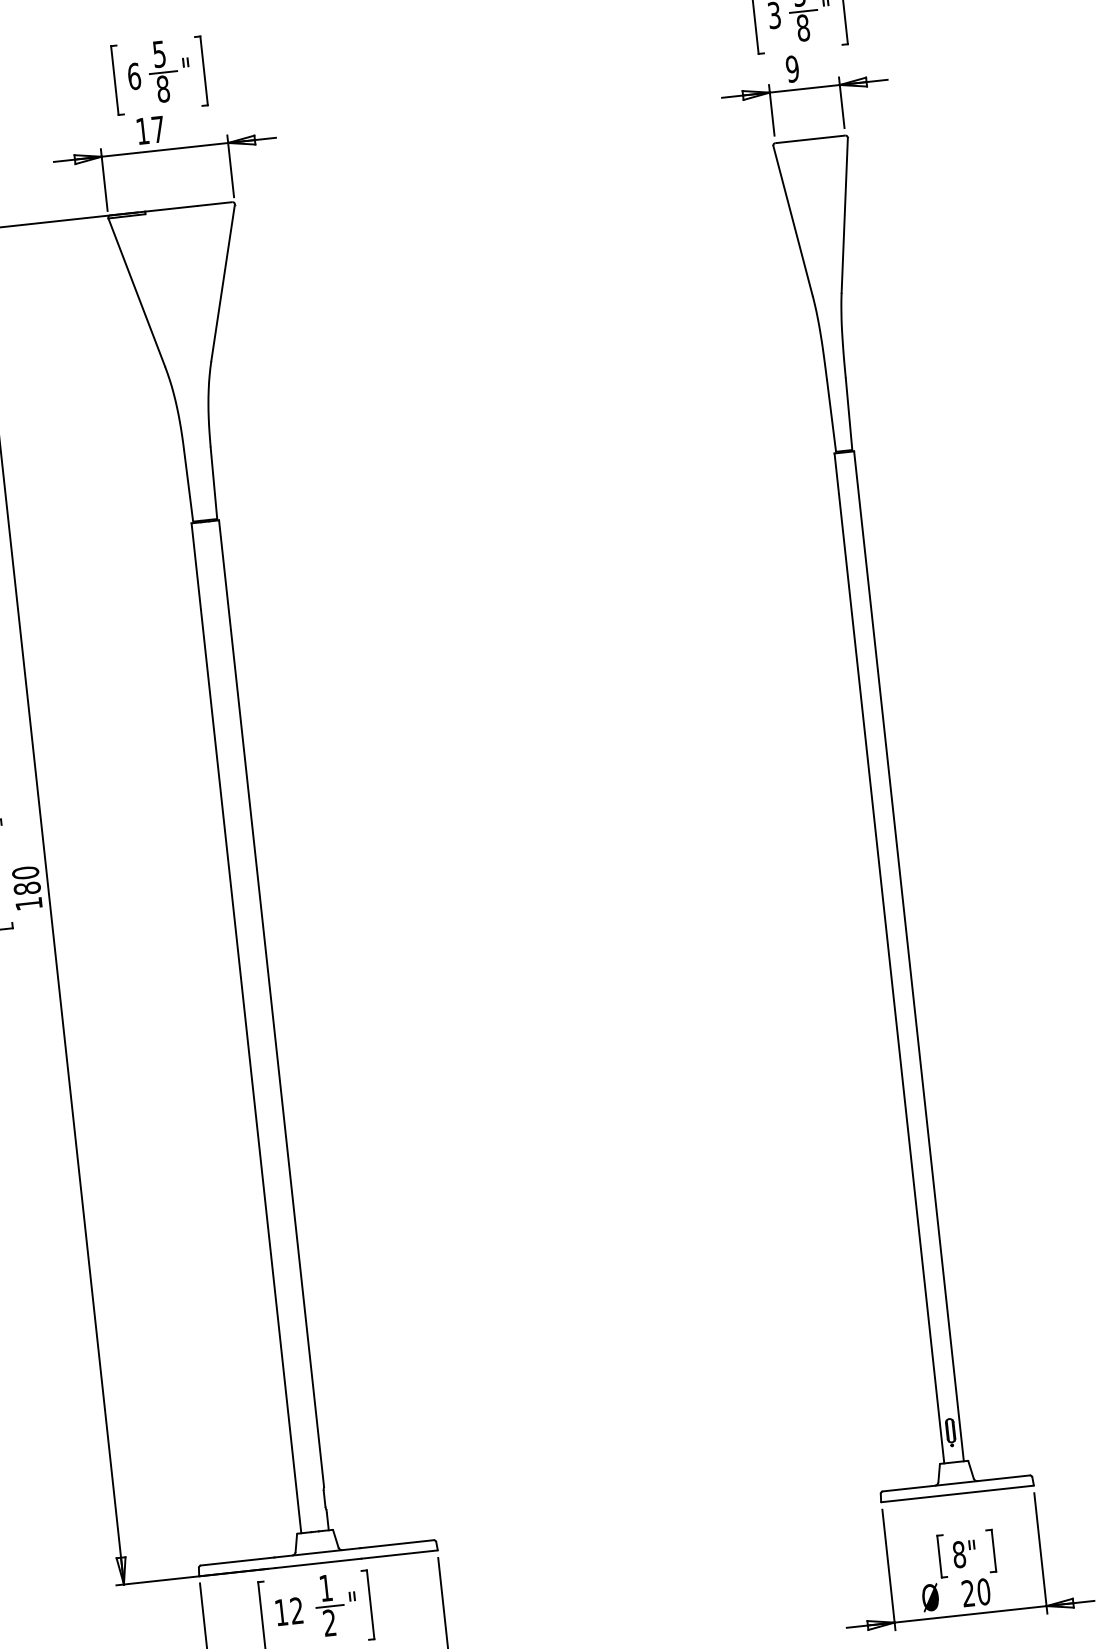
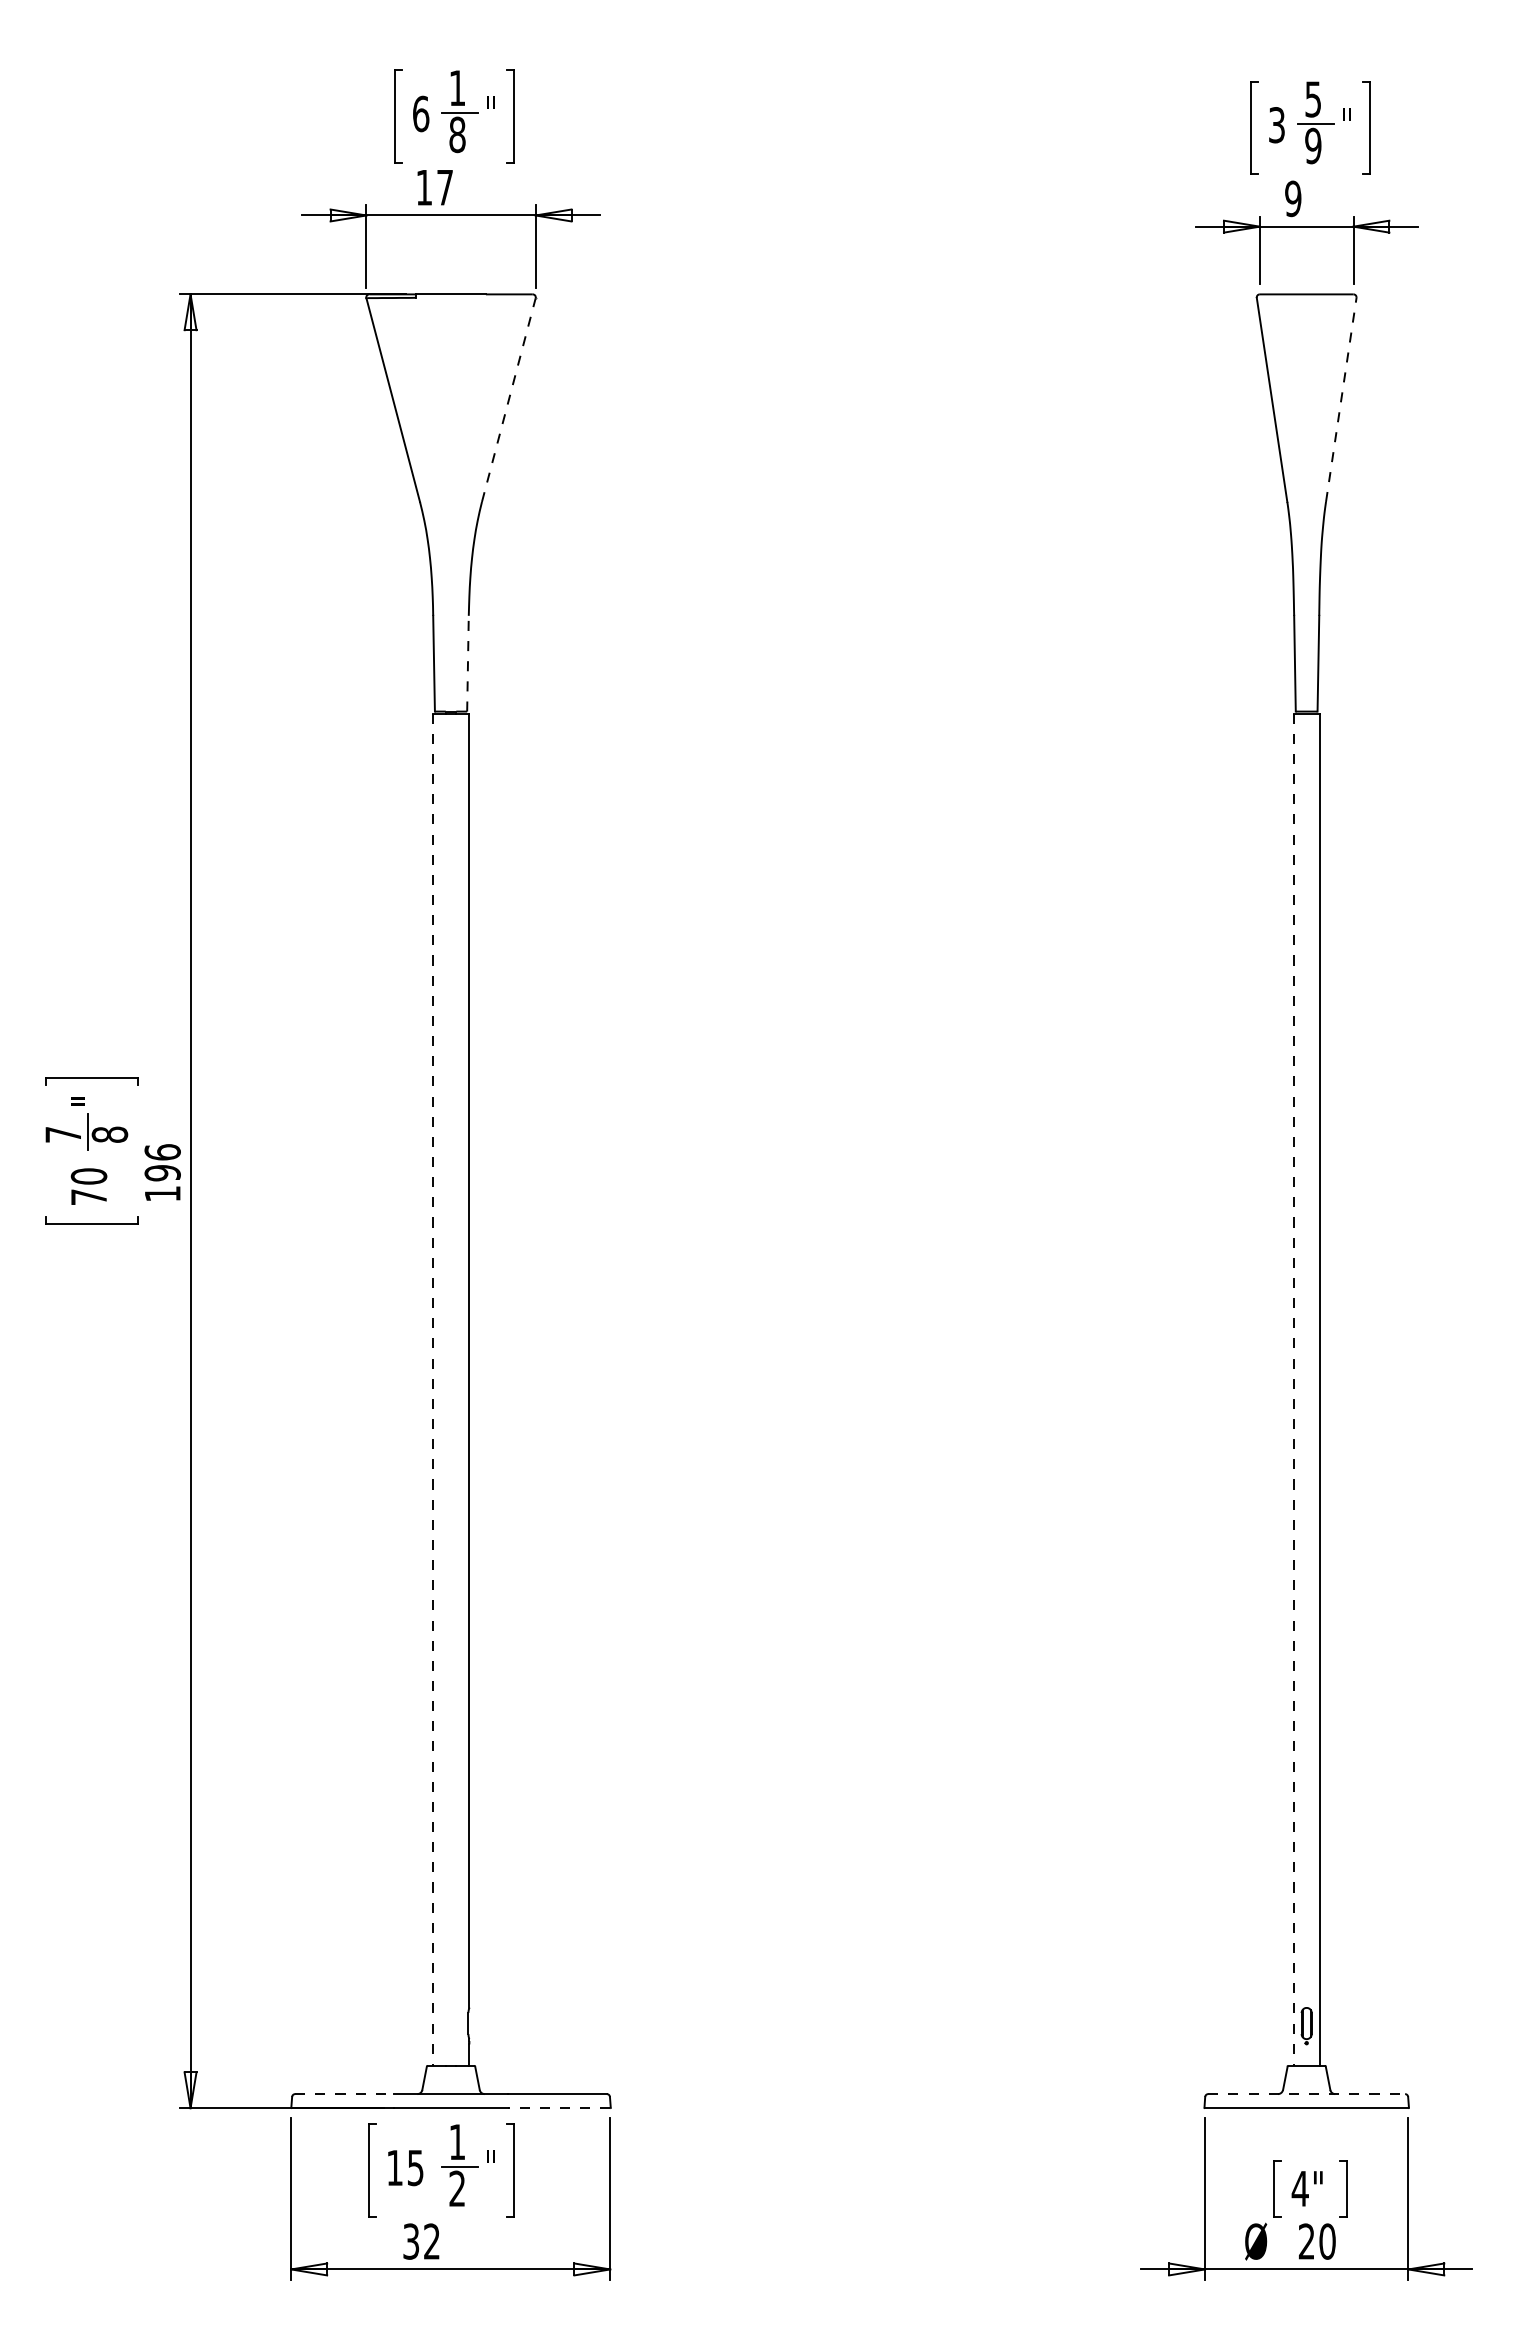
text: (803, 28) -> (1313, 146), 8 -> 9
text: (159, 54) -> (457, 88), 5 -> 1
line: (844, 215) -> (1341, 399), solid -> dashed
line: (222, 282) -> (508, 399), solid -> dashed
line: (213, 483) -> (467, 663), solid -> dashed
text: (26, 880) -> (162, 1162), 180 -> 196
line: (889, 959) -> (1293, 1390), solid -> dashed
line: (246, 1028) -> (432, 1390), solid -> dashed
line: (957, 1483) -> (1307, 2094), solid -> dashed
line: (399, 1554) -> (559, 2108), solid -> dashed
text: (958, 1554) -> (1299, 2188), 8" -> 4"
line: (237, 1561) -> (344, 2094), solid -> dashed
text: (296, 1610) -> (415, 2167), 12 -> 15

